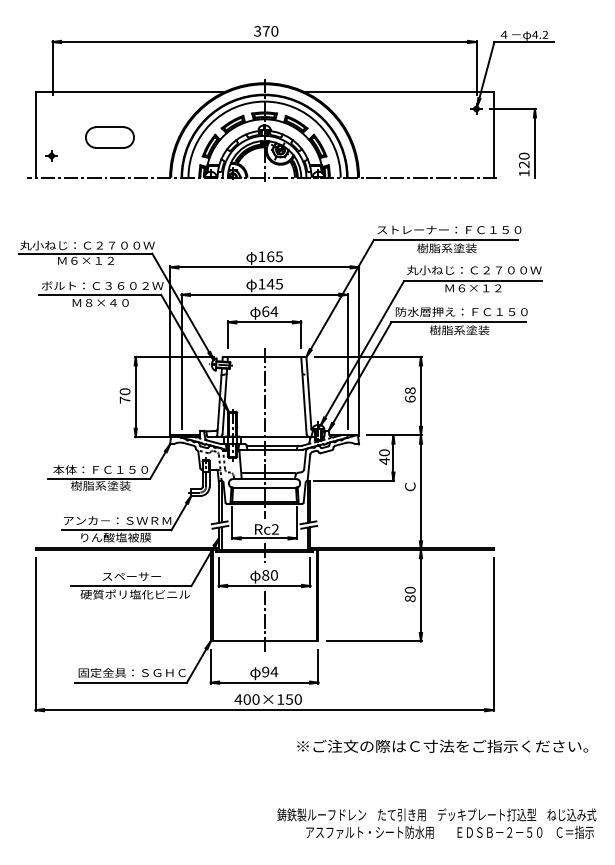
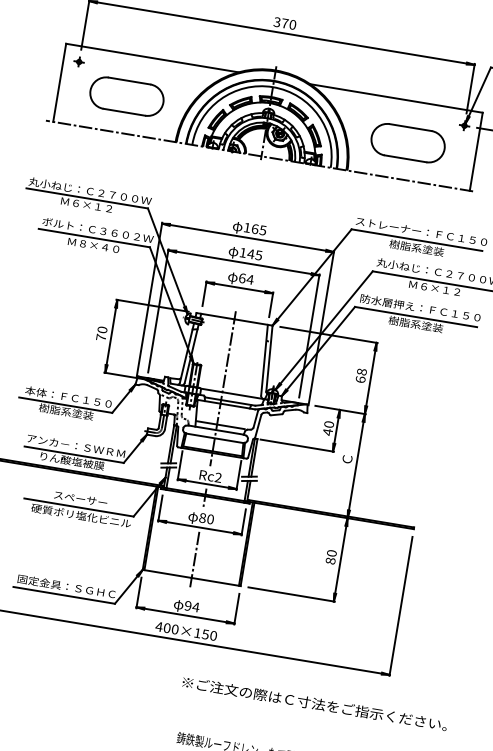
part: (109, 137) -> (126, 96), size x1.67
part: (419, 137) -> (408, 143), added
part: (51, 155) -> (79, 61), moved
text: (442, 745) -> (314, 703), moved

